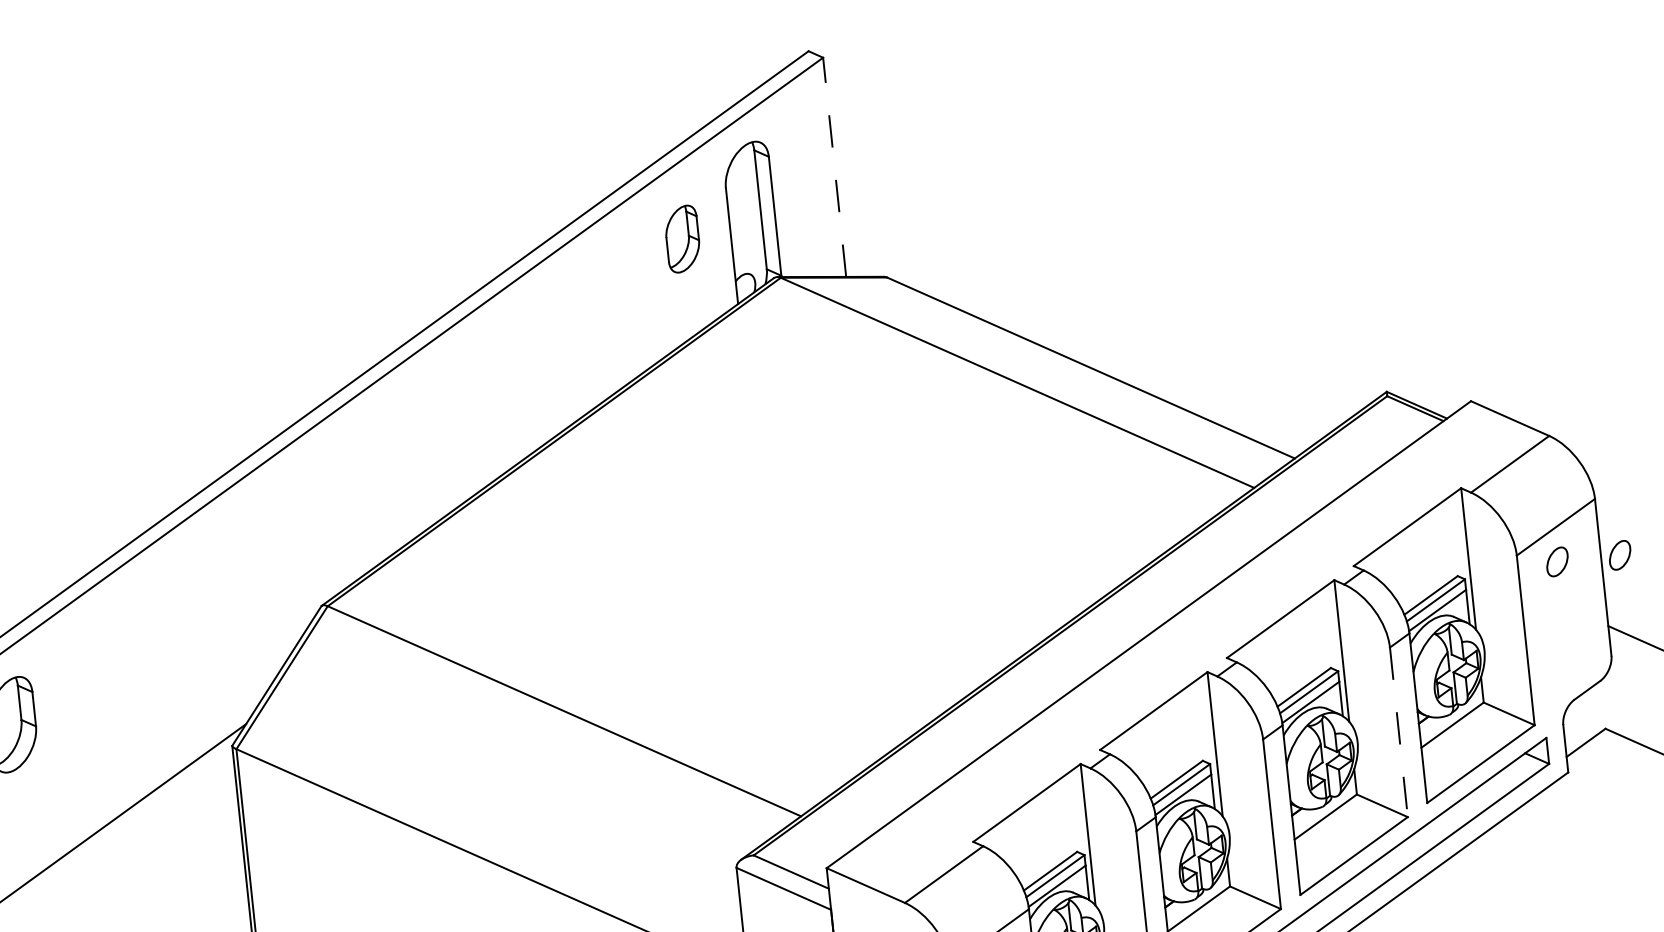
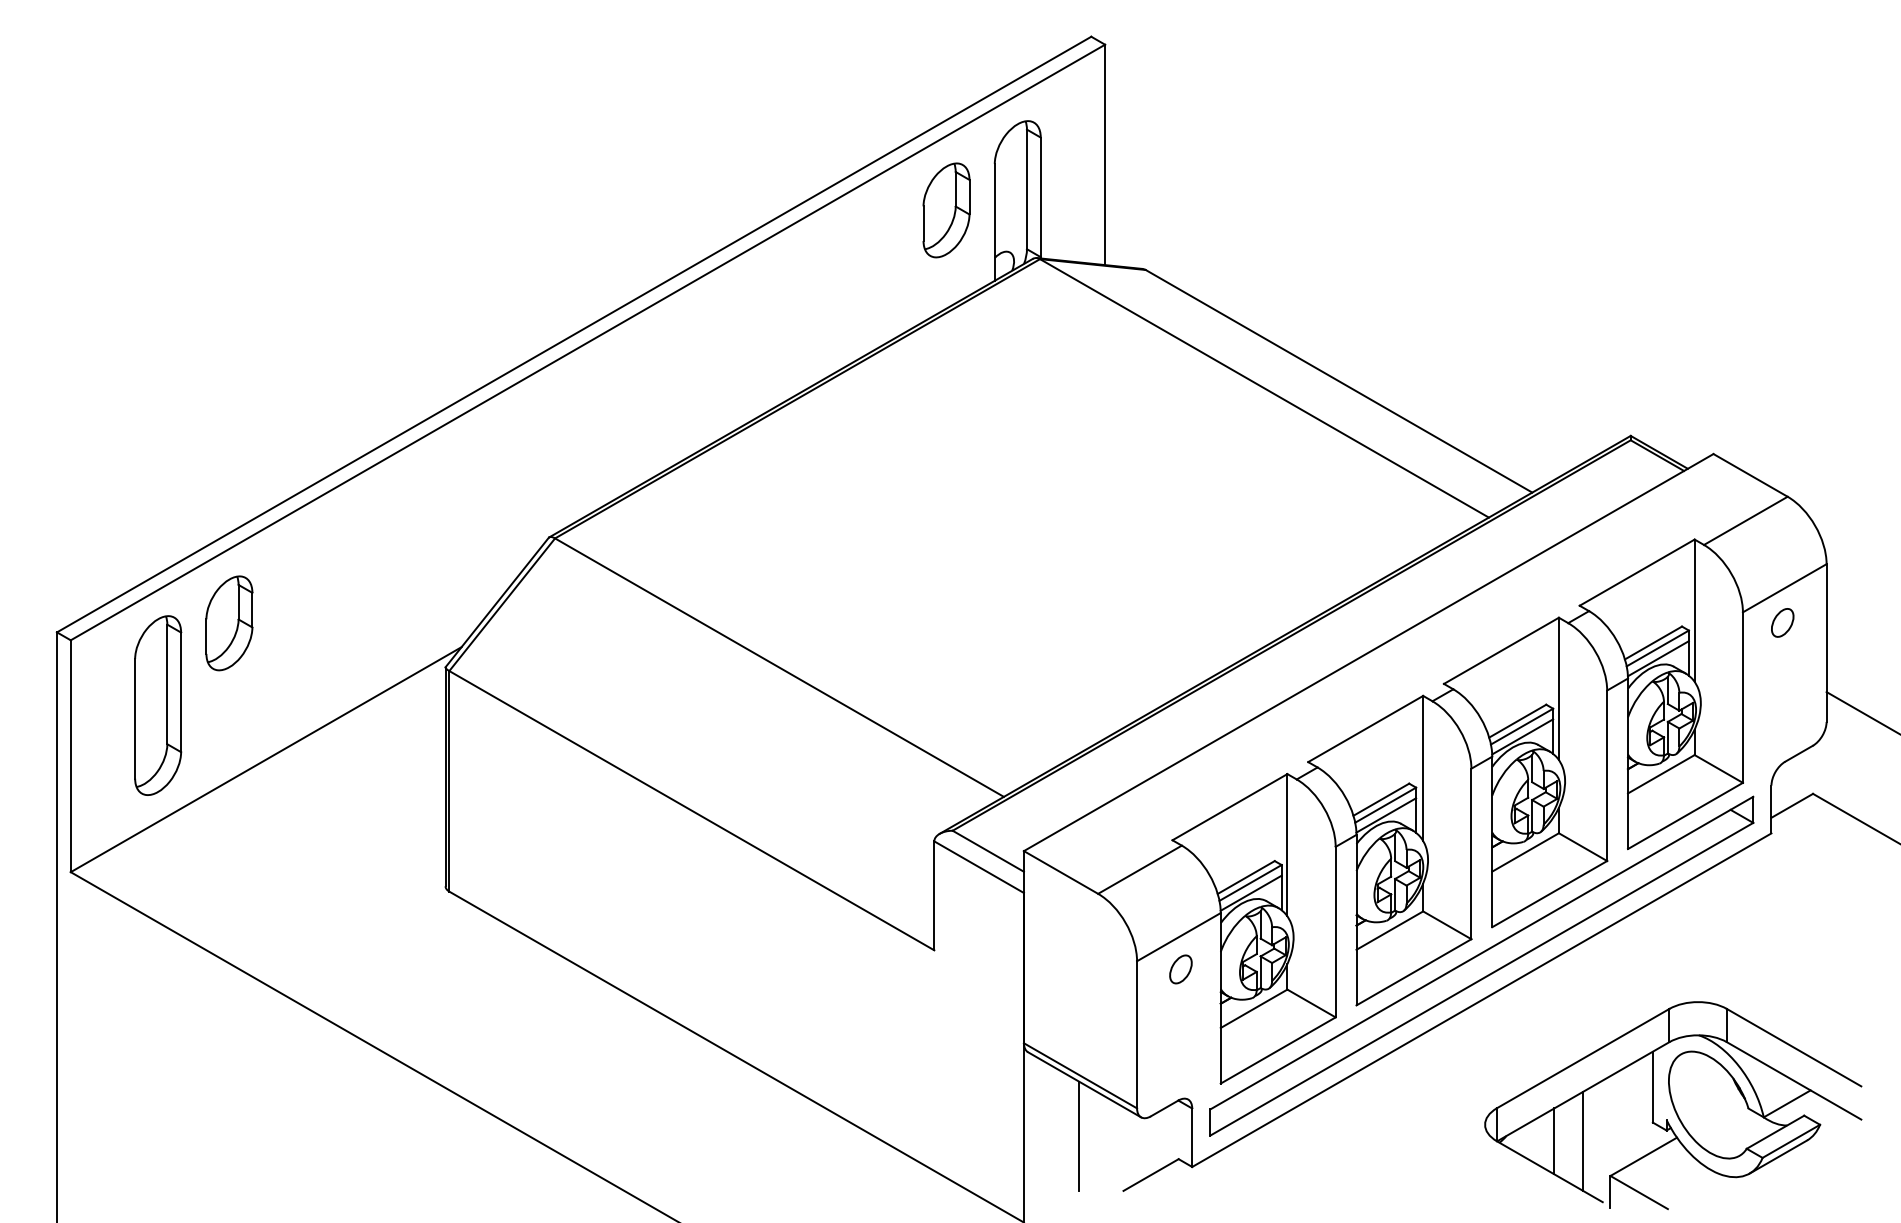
line: (835, 166) -> (1105, 154), dashed -> solid
part: (682, 239) -> (946, 210), size x1.43
part: (1619, 554) -> (1845, 622), removed
line: (1399, 732) -> (1607, 776), dashed -> solid

